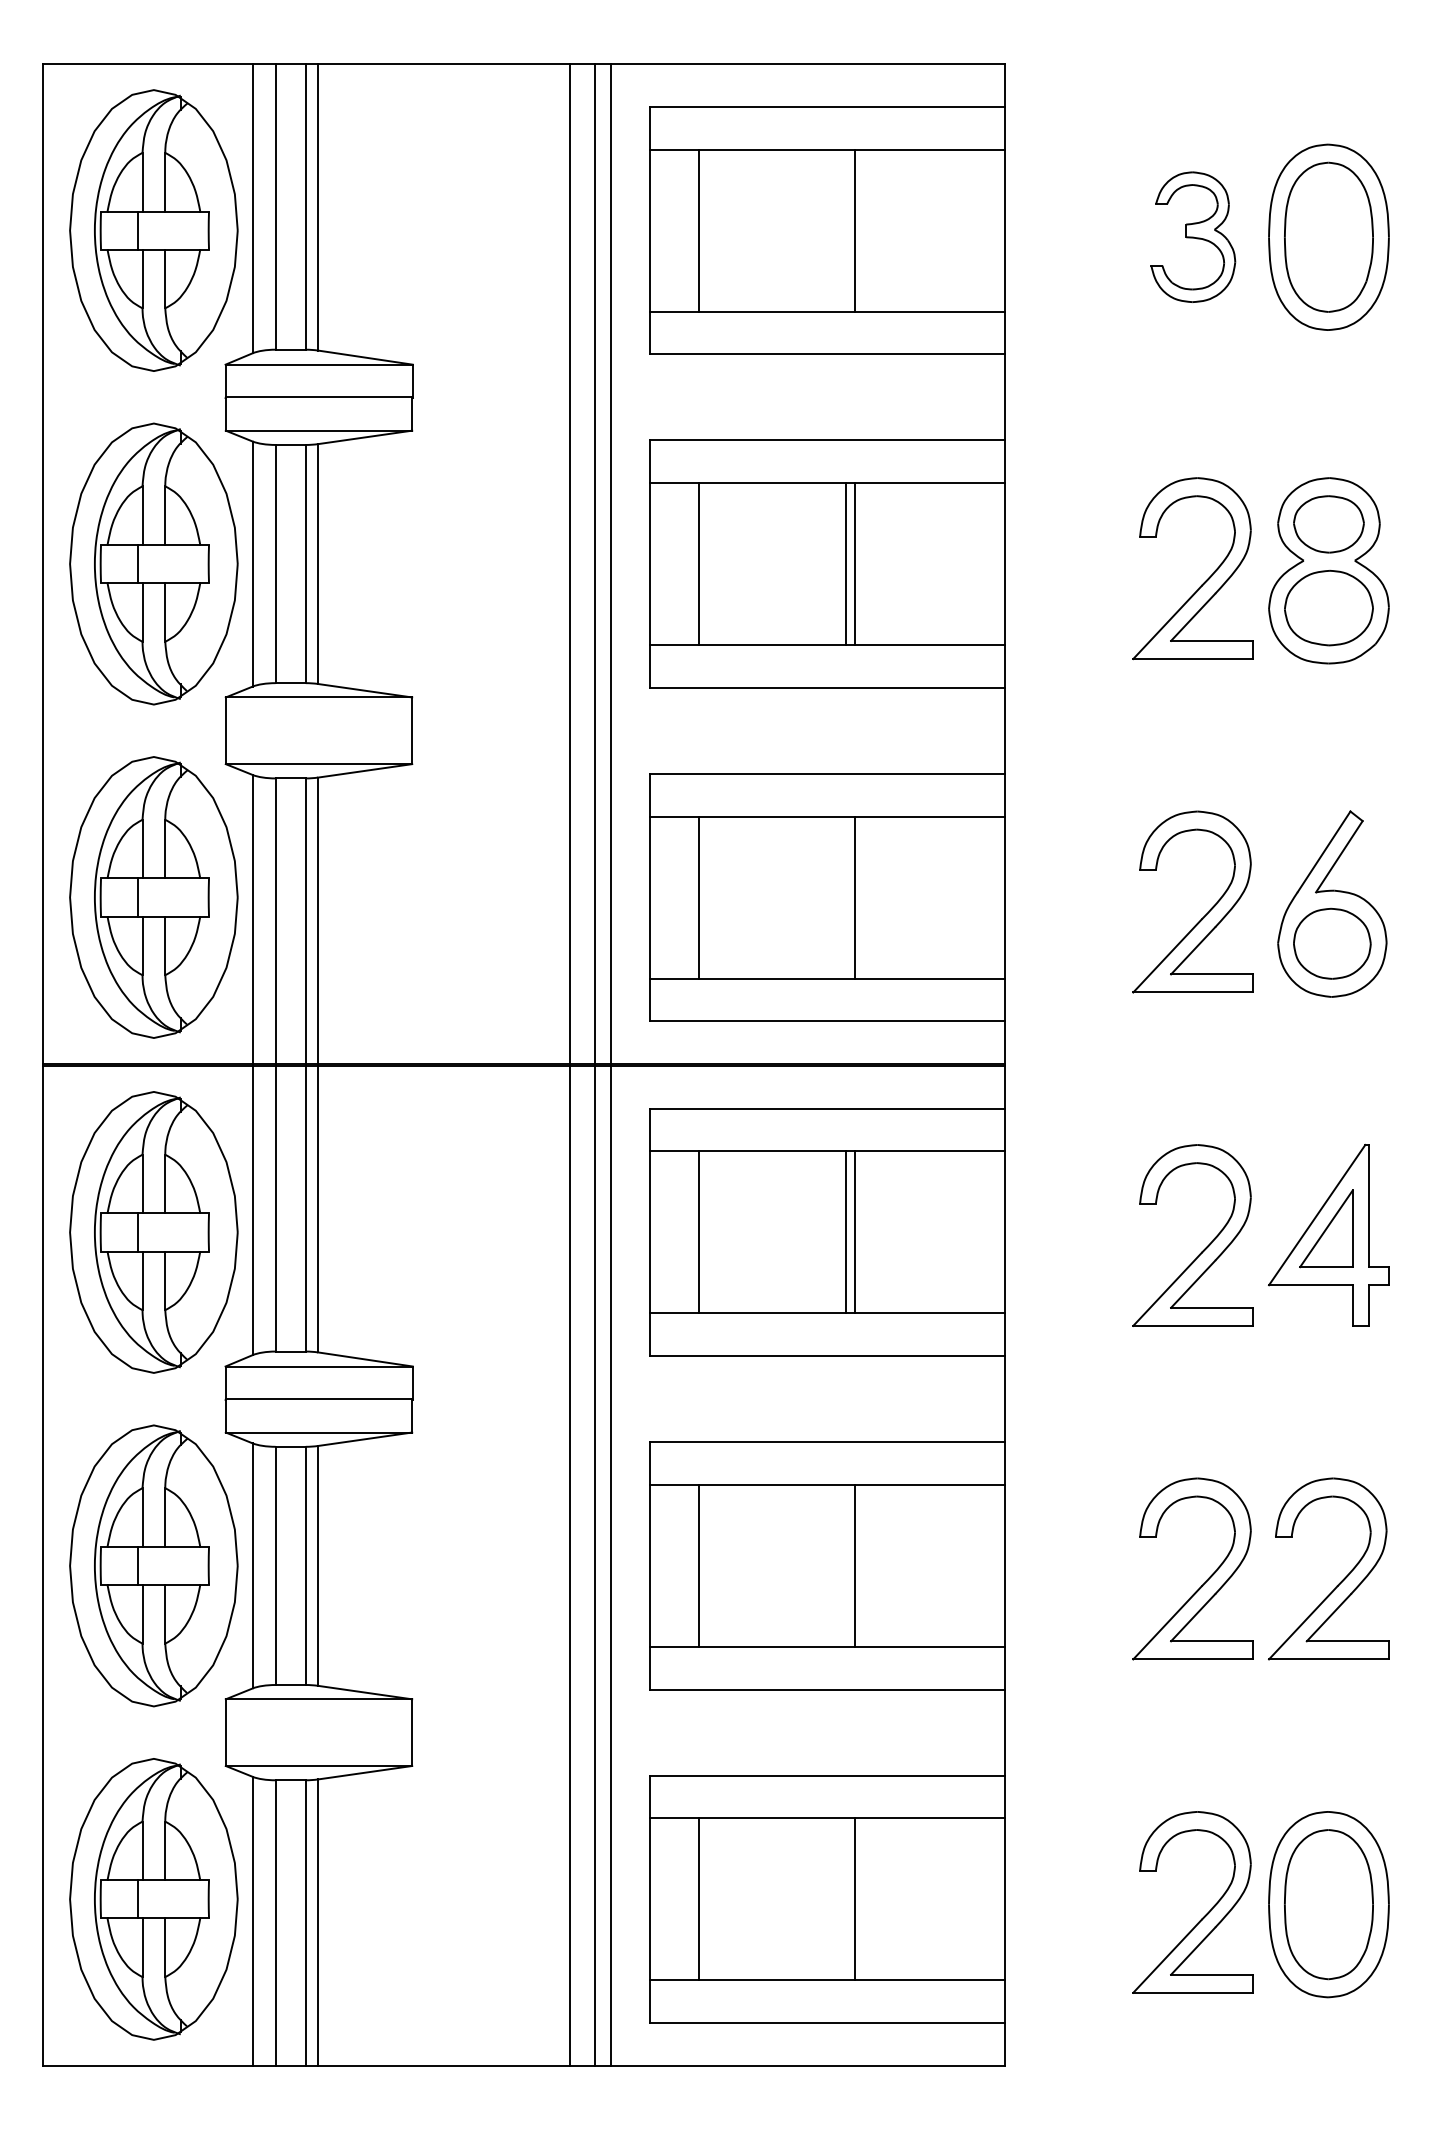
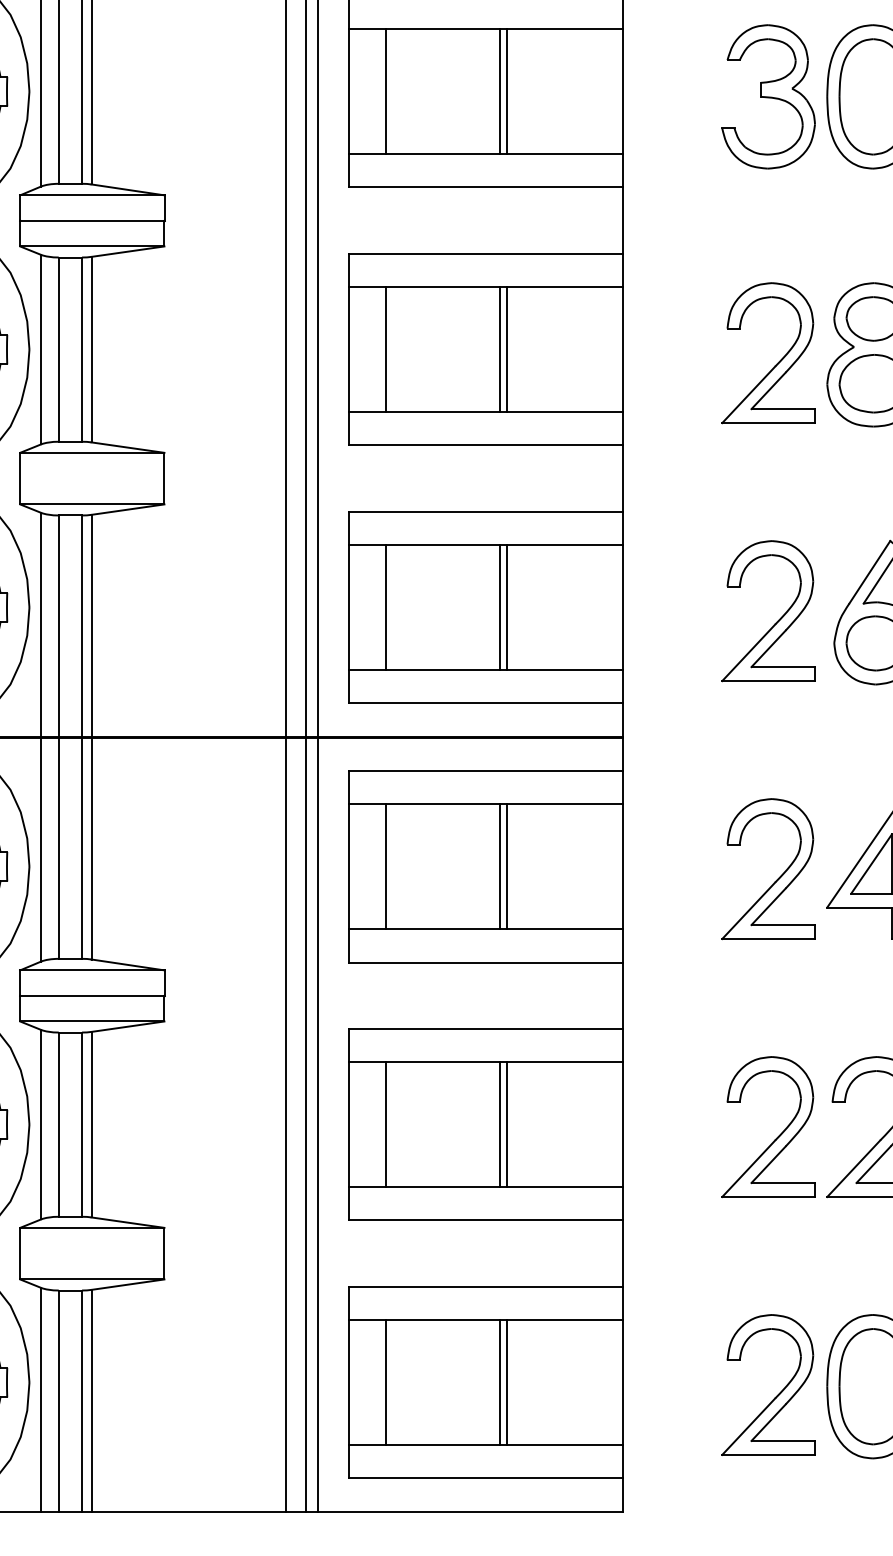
line: (845, 230) -> (499, 91), added
part: (1193, 236) -> (768, 96), size x1.43
line: (845, 897) -> (499, 607), added
line: (845, 1565) -> (499, 1124), added
line: (845, 1899) -> (499, 1382), added

